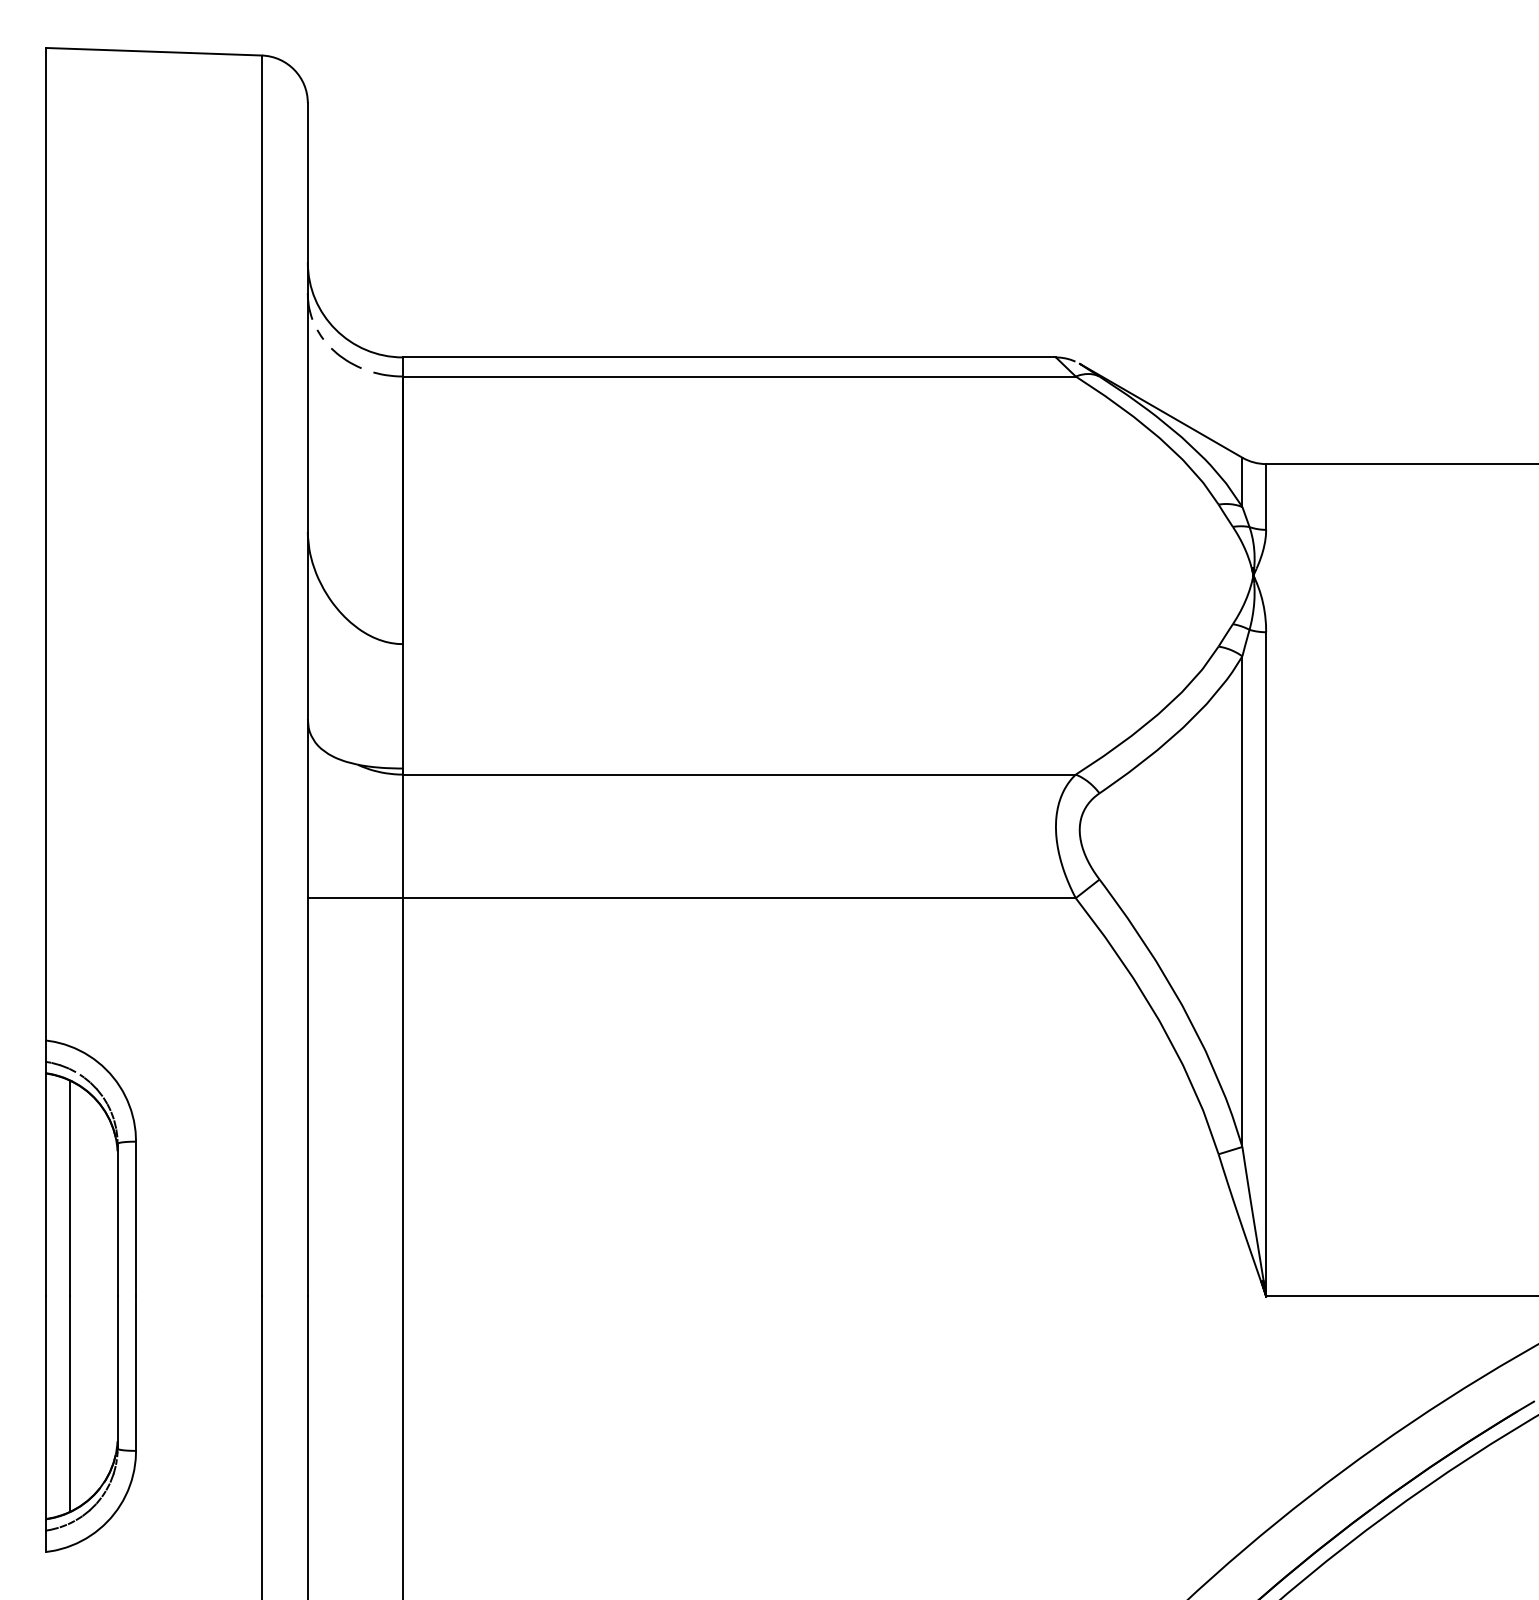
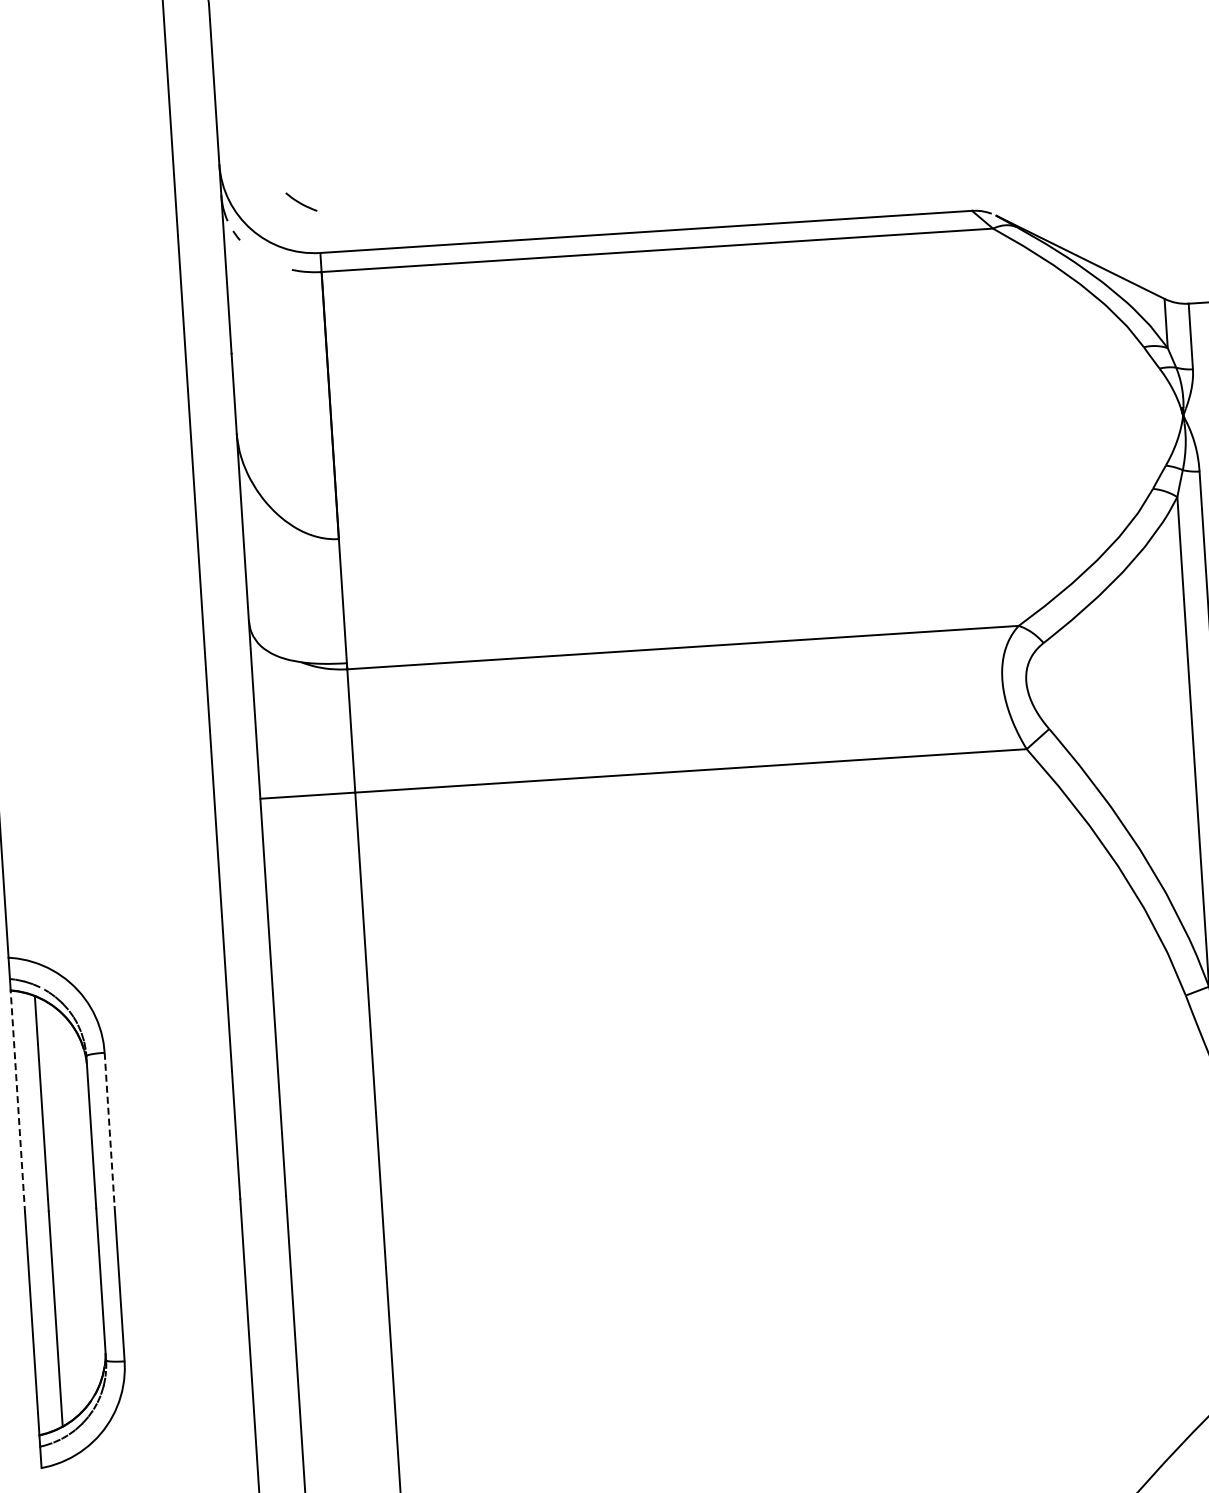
curve: (345, 358) -> (300, 202), moved
line: (46, 1184) -> (18, 1101), solid -> dashed
line: (136, 1219) -> (110, 1130), solid -> dashed

